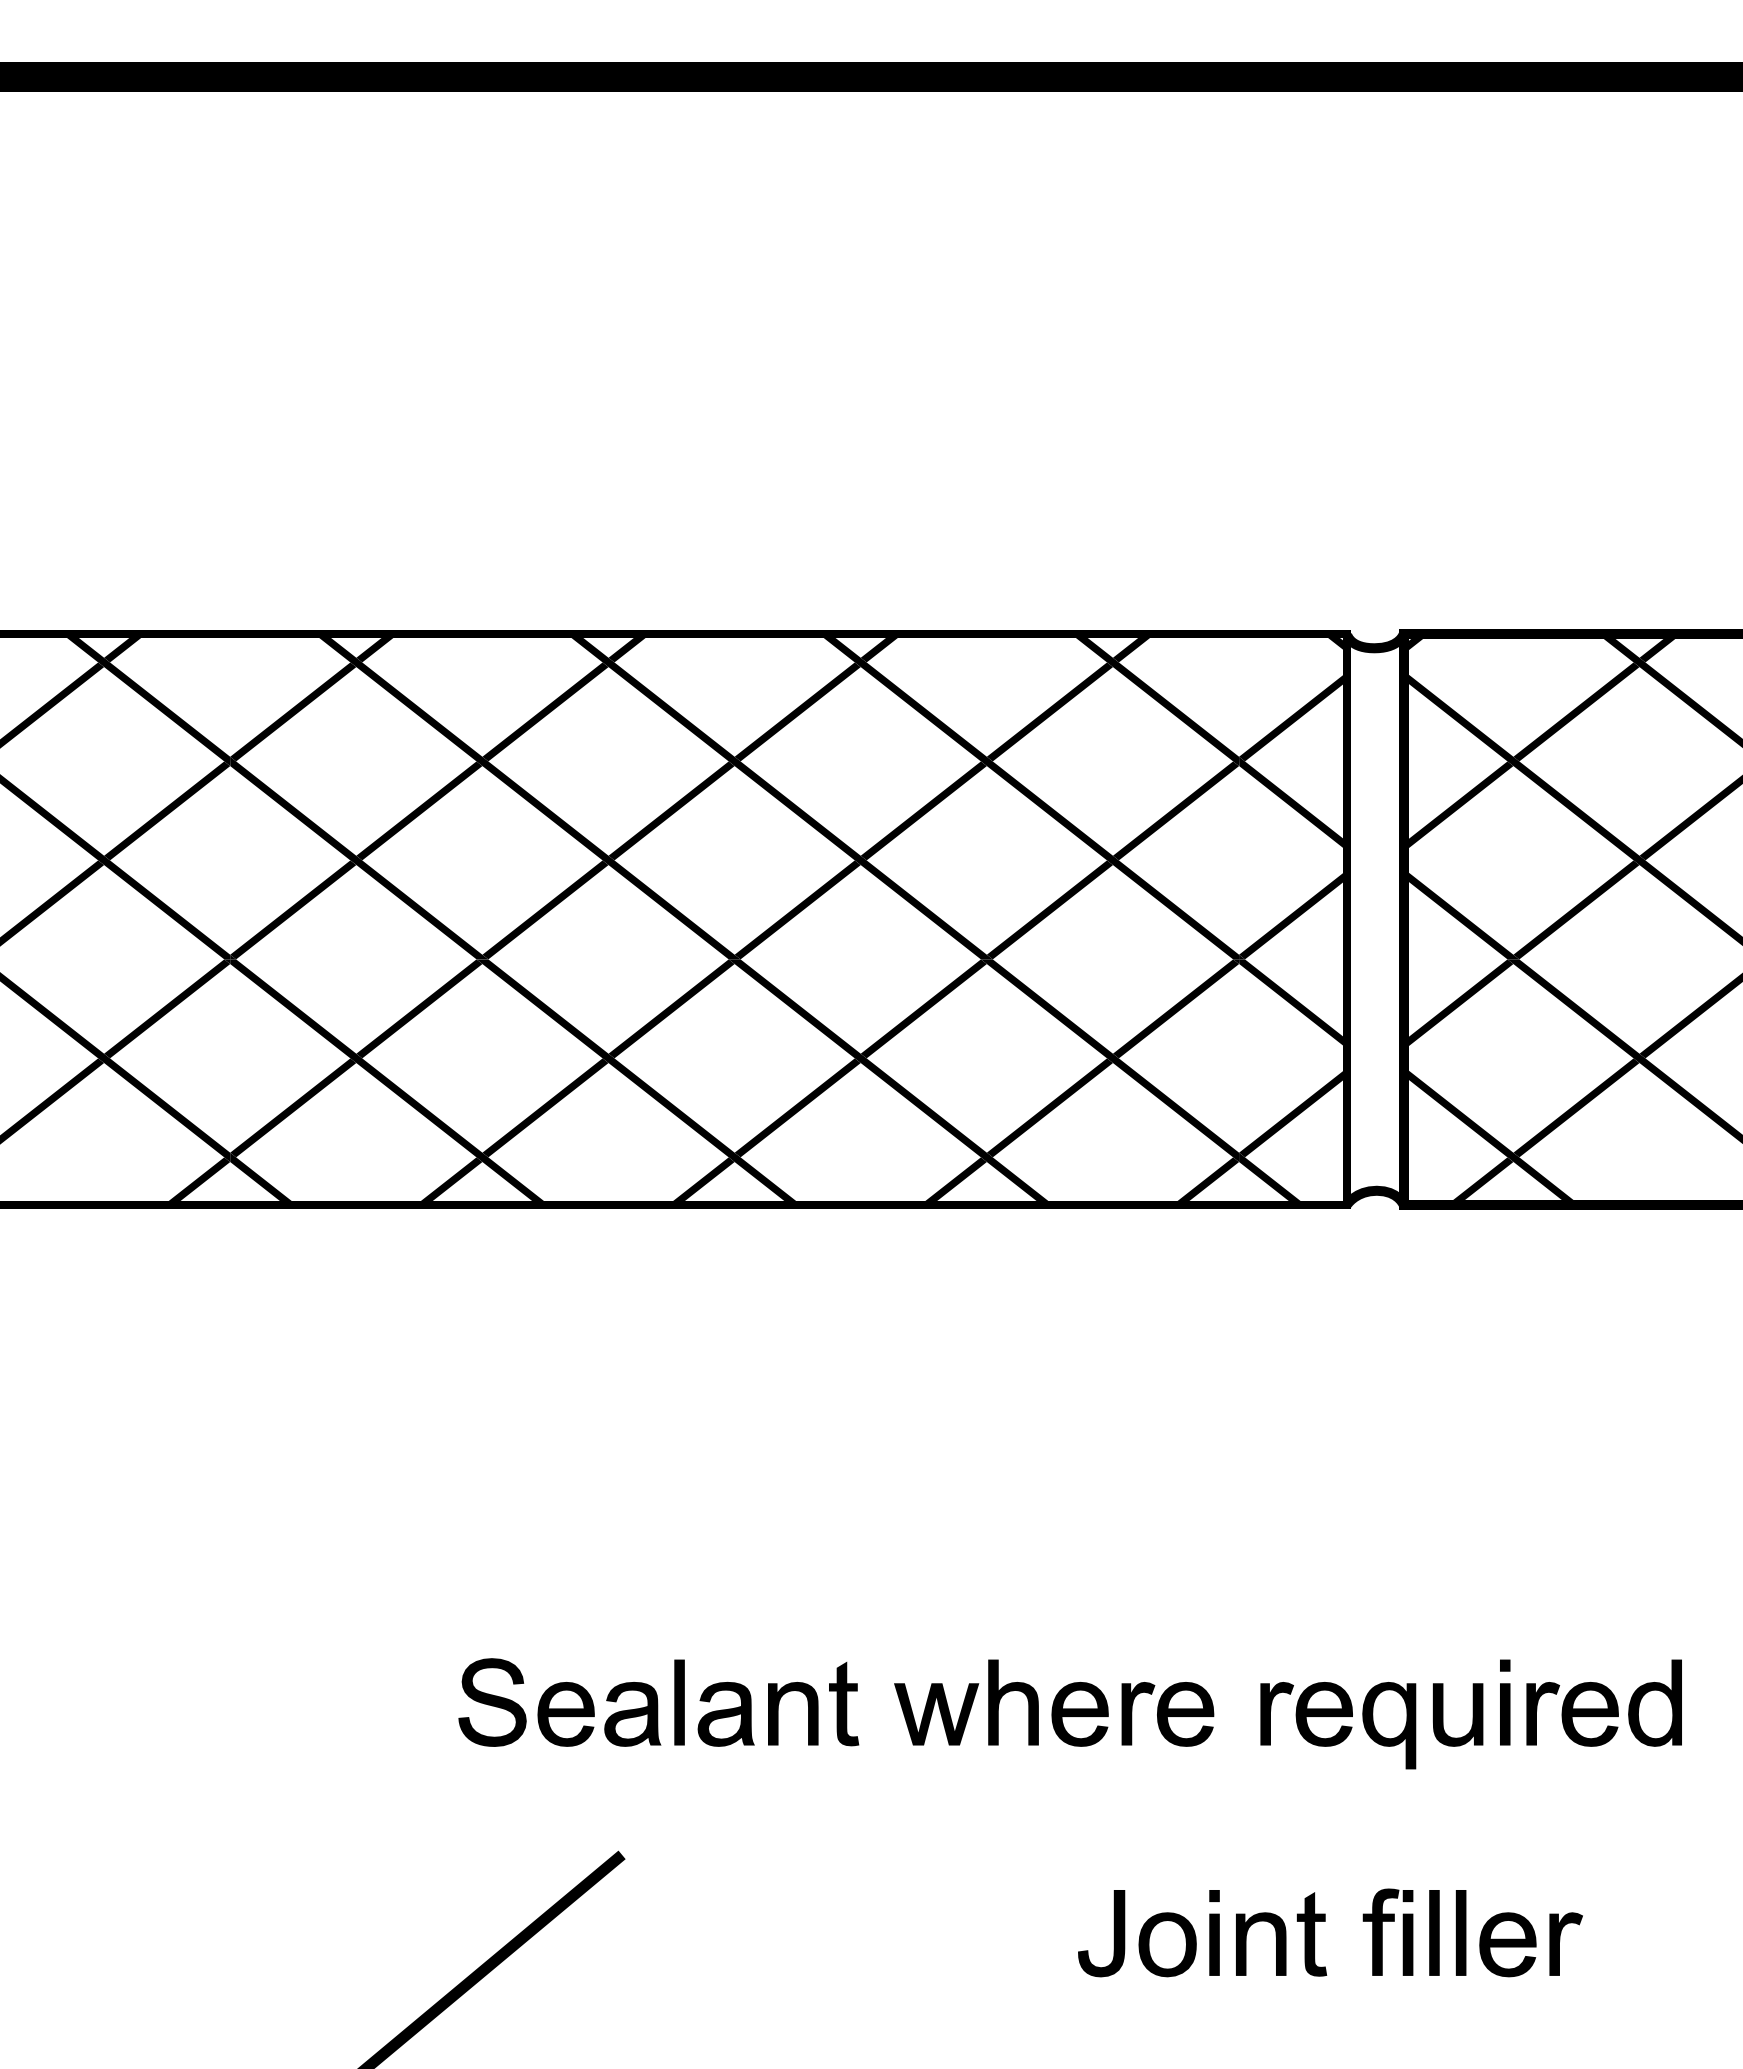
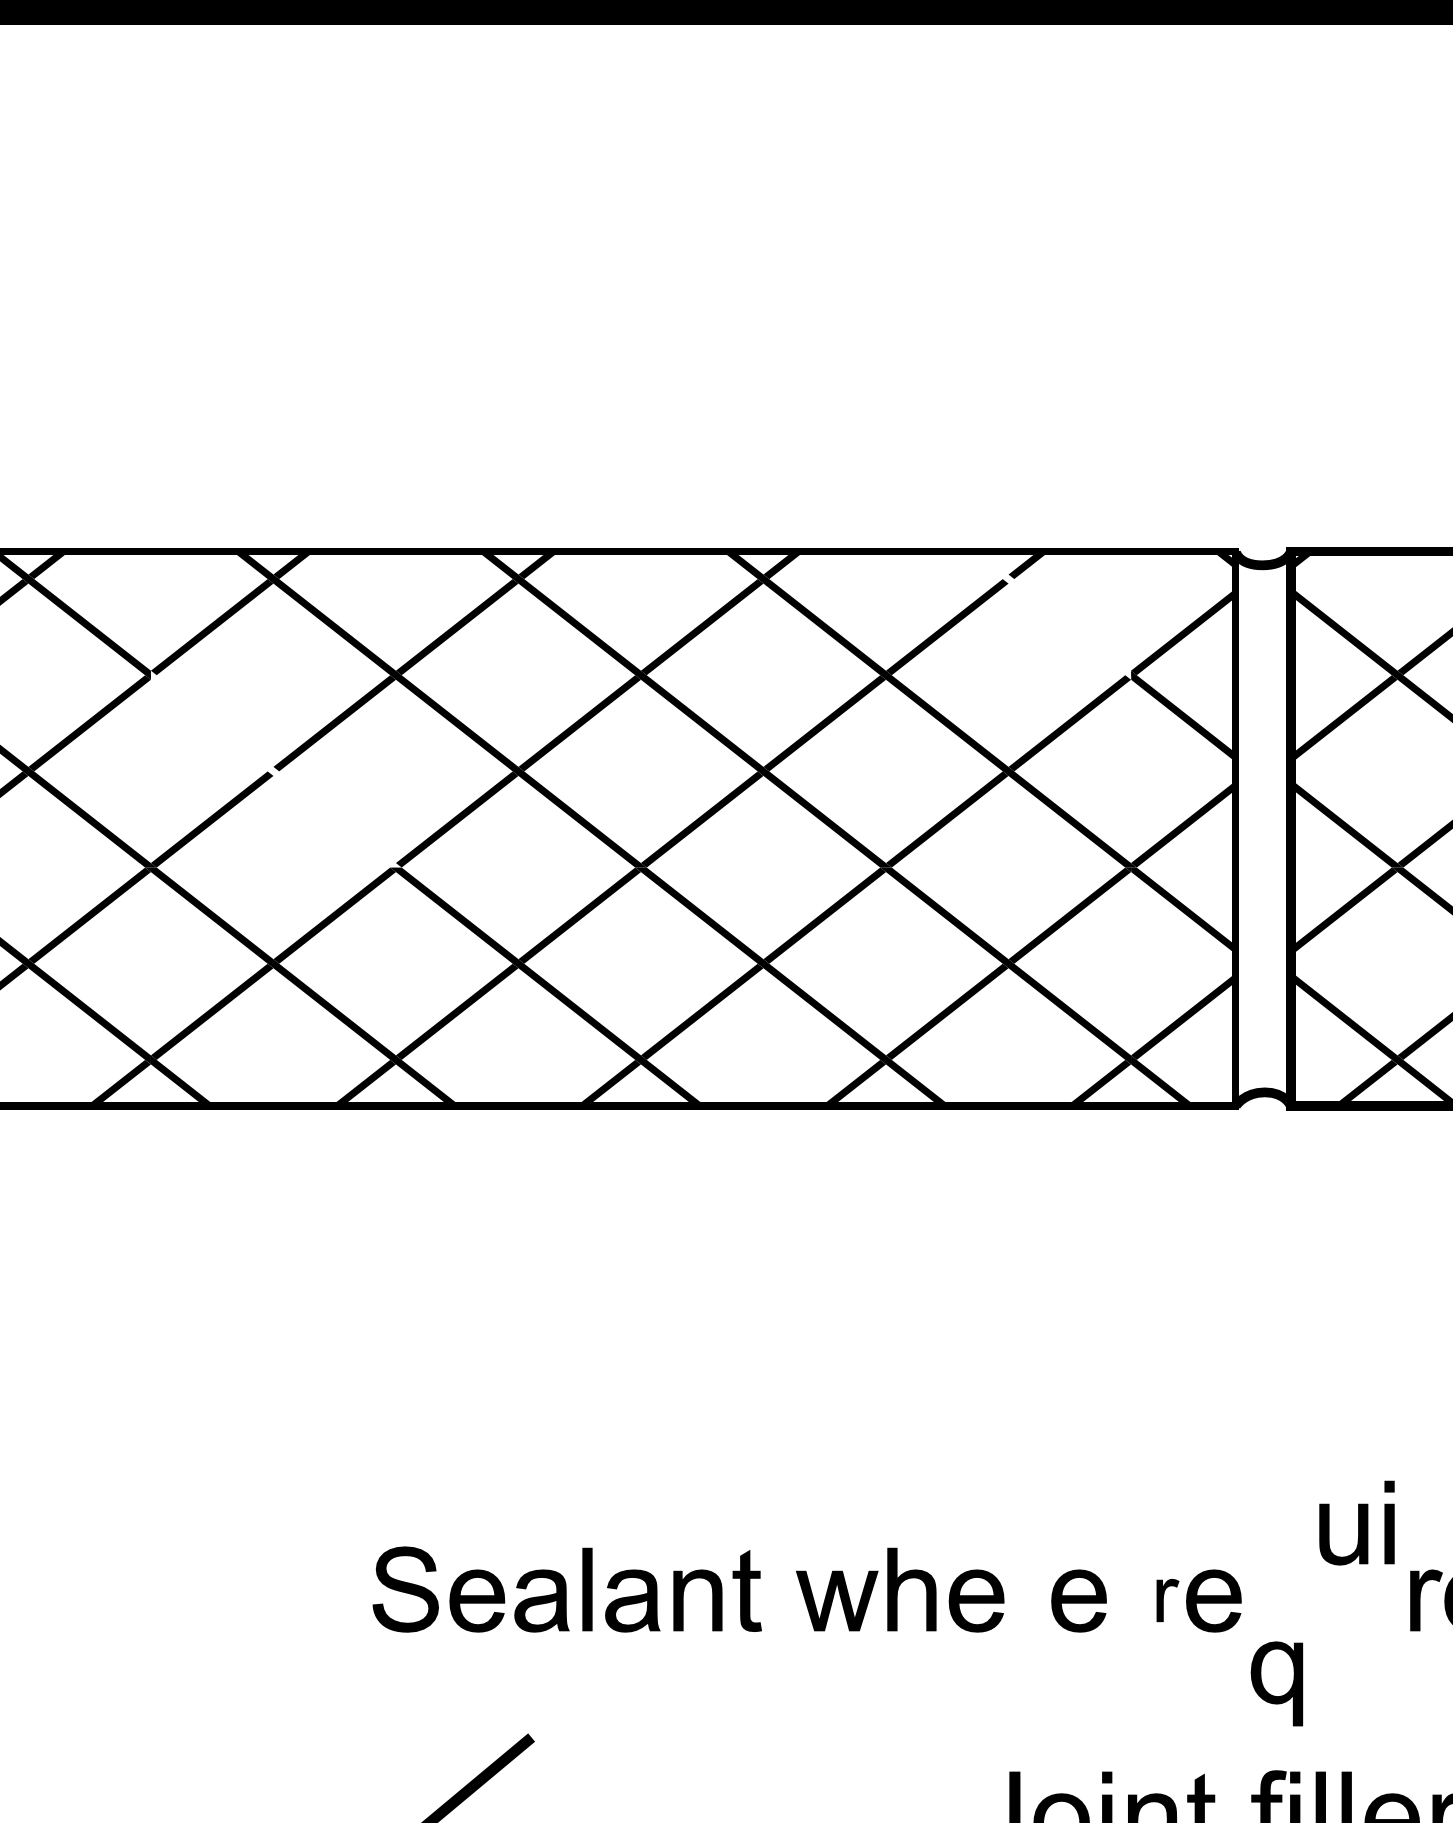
fill: (1154, 700) -> (1048, 616), removed
fill: (359, 857) -> (276, 768), removed
part: (1471, 1702) -> (1356, 1522), moved
part: (1138, 1713) -> (1033, 1600), removed
part: (1276, 1713) -> (1167, 1600), size x0.7
part: (1389, 1725) -> (1277, 1683), moved

